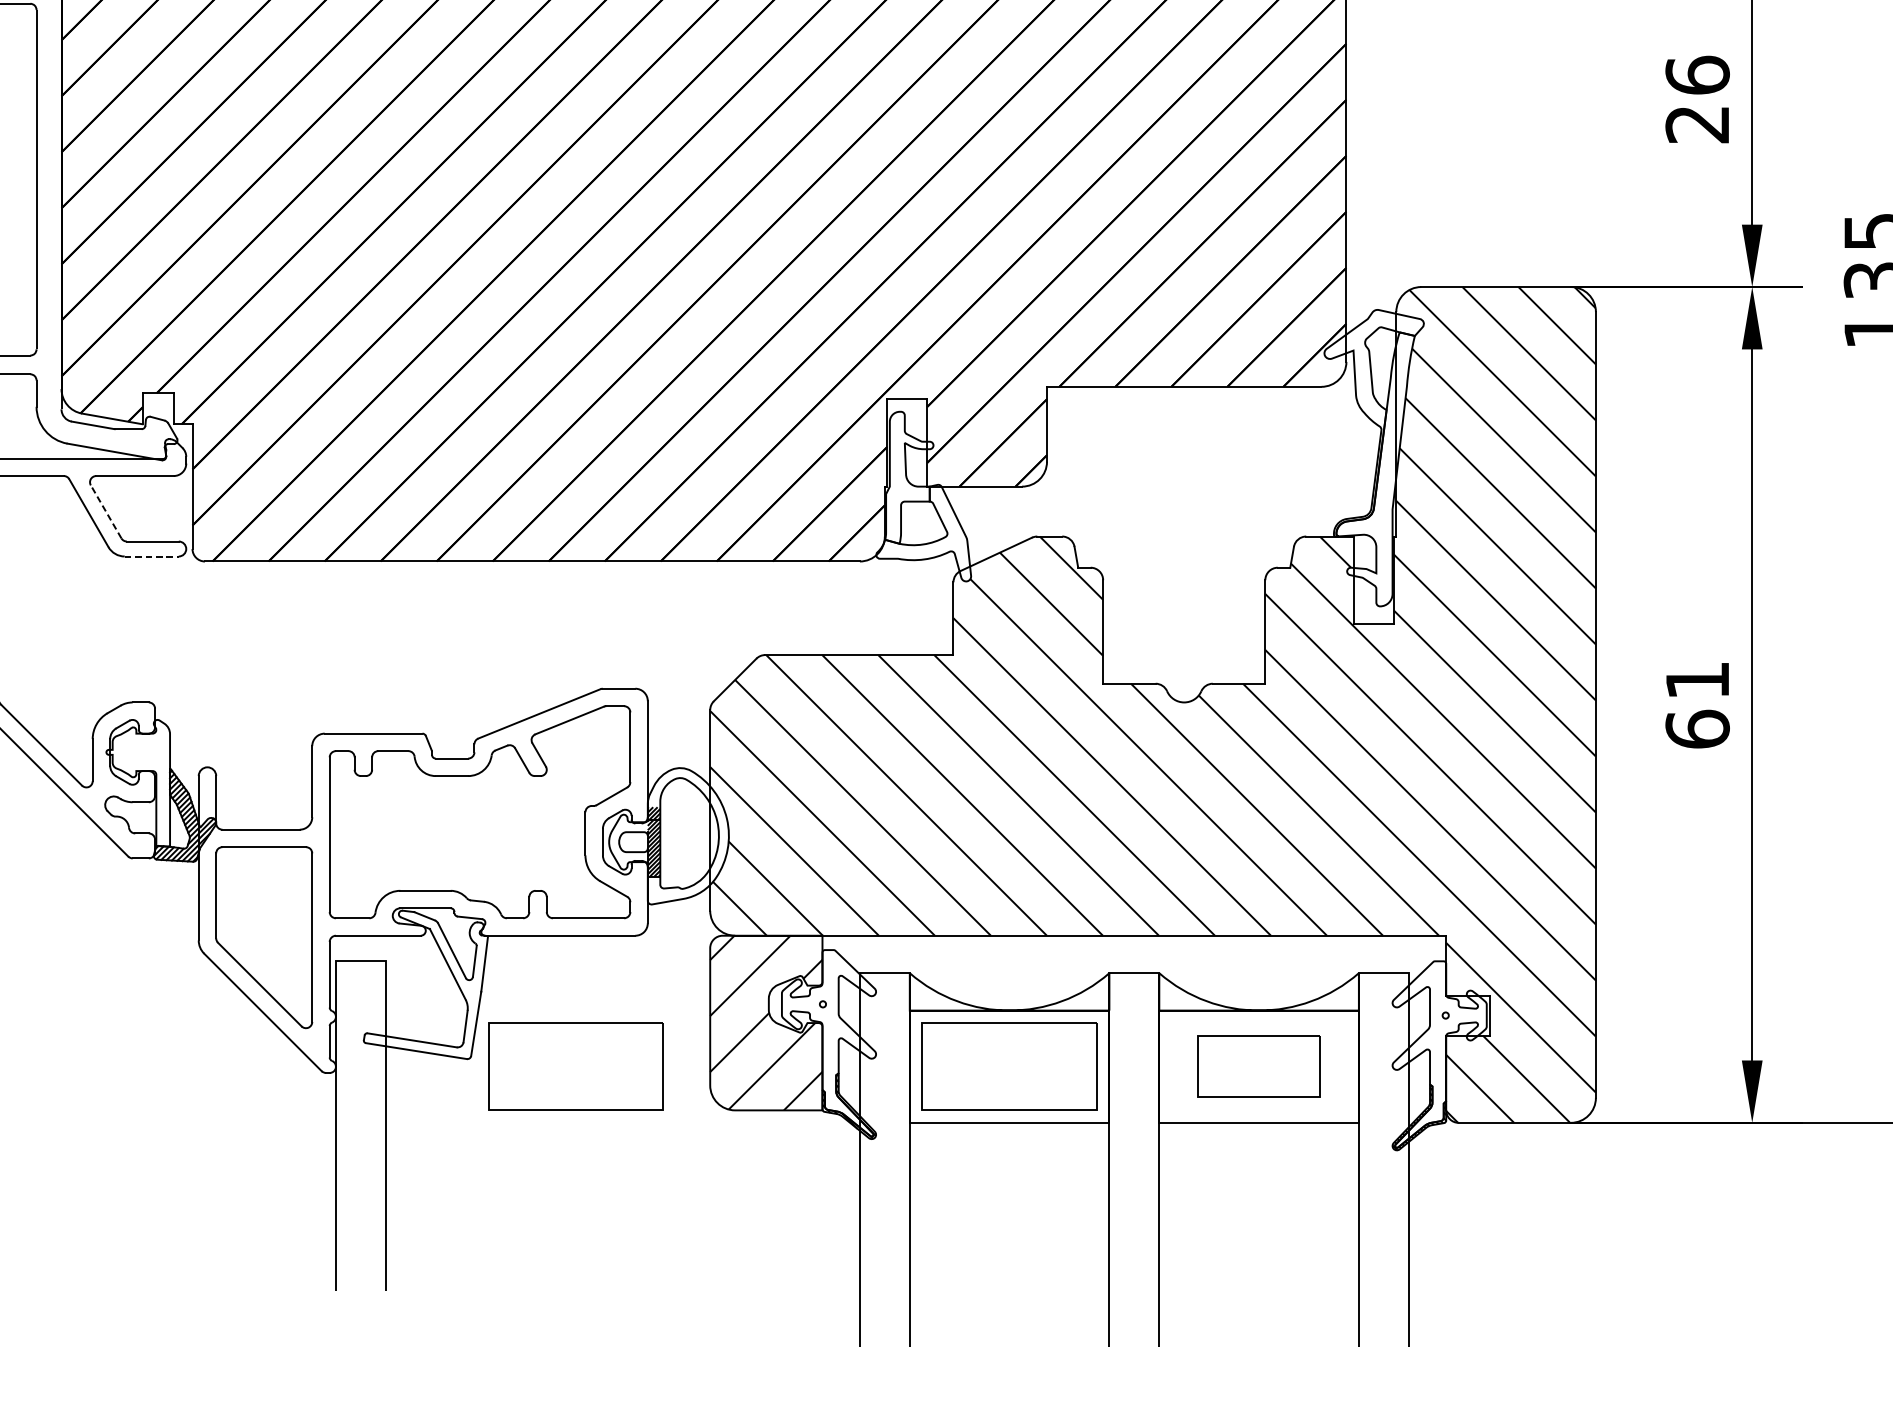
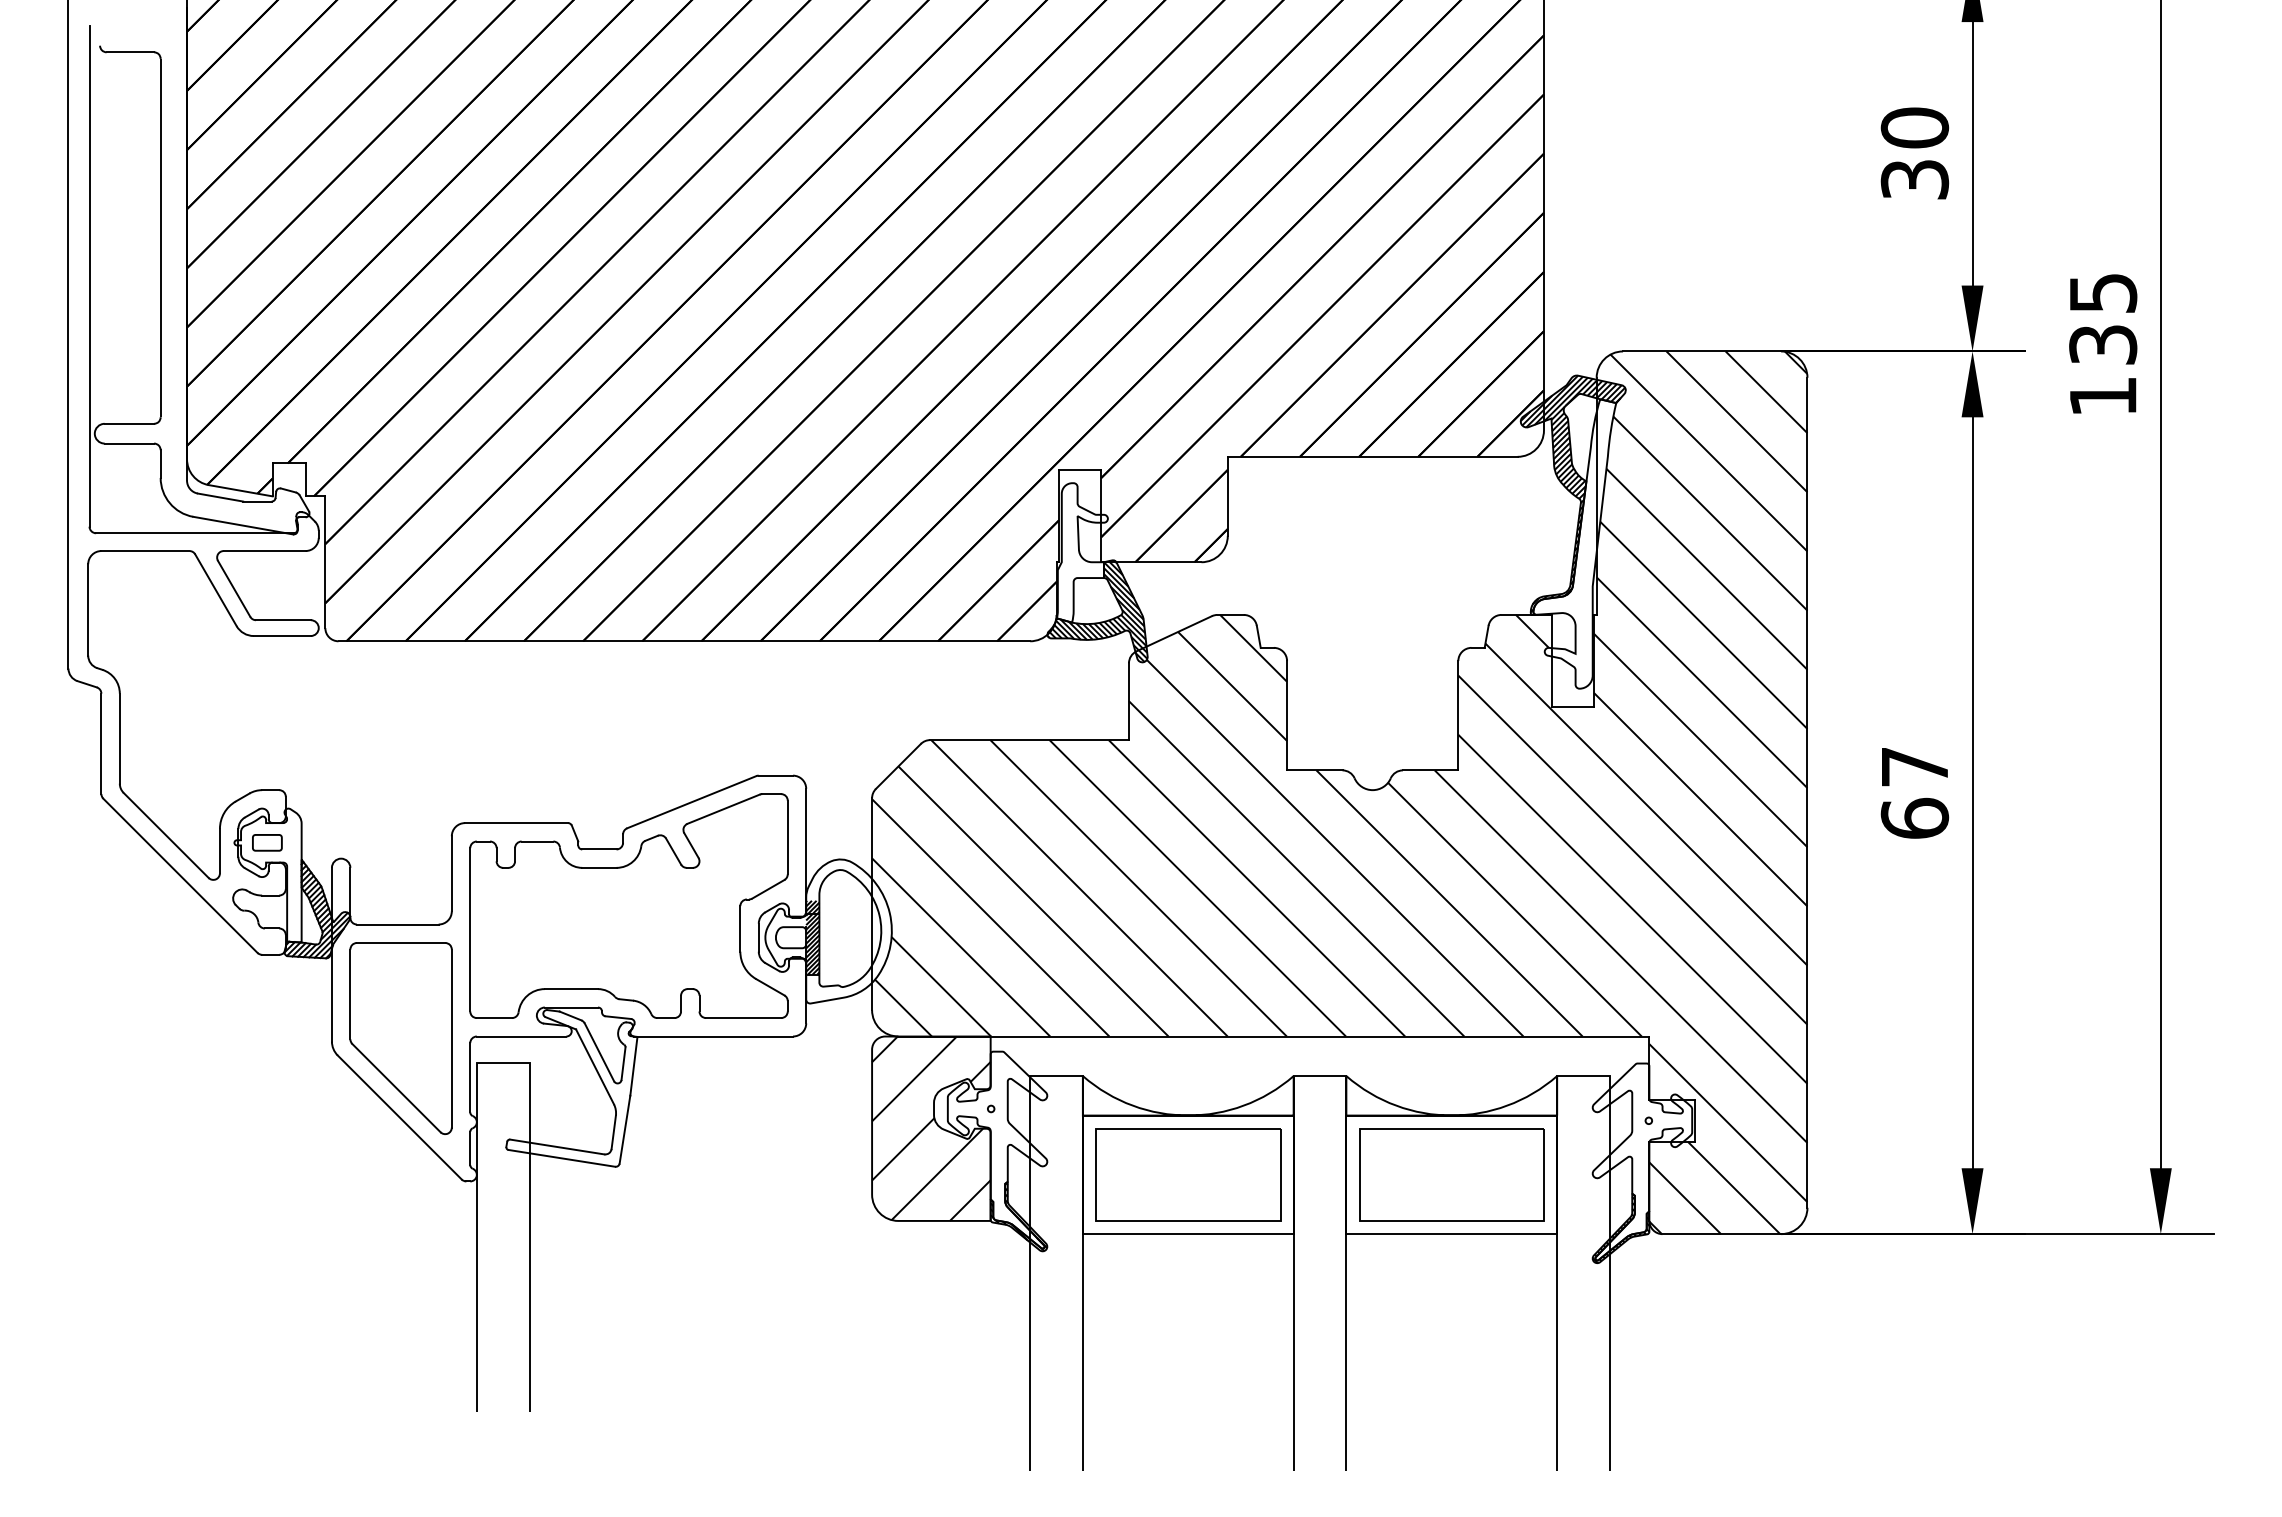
text: (1697, 99) -> (1914, 153), 26 -> 30
hatch: (1373, 422) -> (1572, 494), added
line: (105, 511) -> (233, 588), dashed -> solid
hatch: (923, 532) -> (1097, 610), added
line: (151, 556) -> (282, 636), dashed -> solid
text: (1697, 681) -> (1914, 767), 61 -> 67
part: (137, 752) -> (267, 842), added
part: (576, 1066) -> (730, 1174), removed
part: (1258, 1066) -> (1451, 1174), size x1.43

